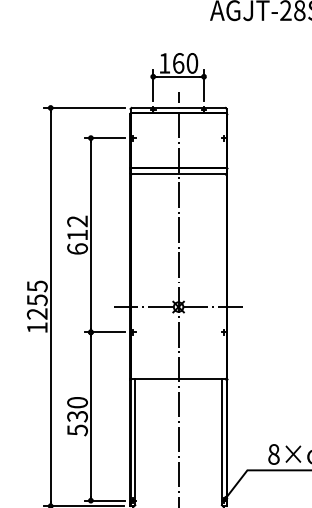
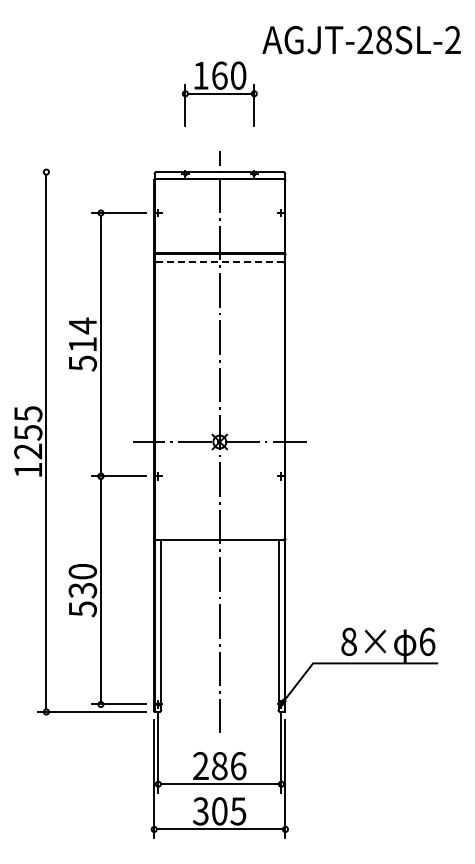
part: (178, 76) -> (219, 93), moved
line: (84, 108) -> (92, 172), removed
line: (178, 174) -> (219, 262), solid -> dashed
text: (77, 235) -> (82, 344), 612 -> 514

